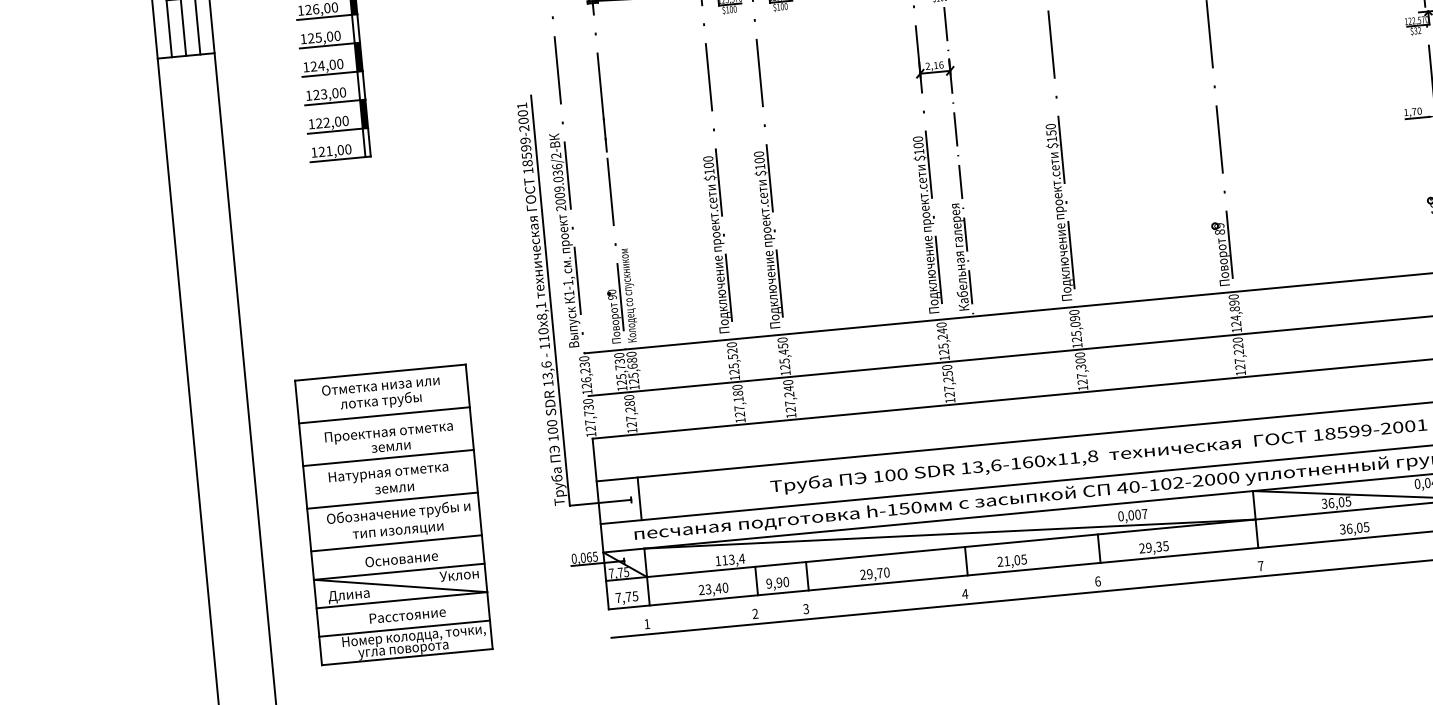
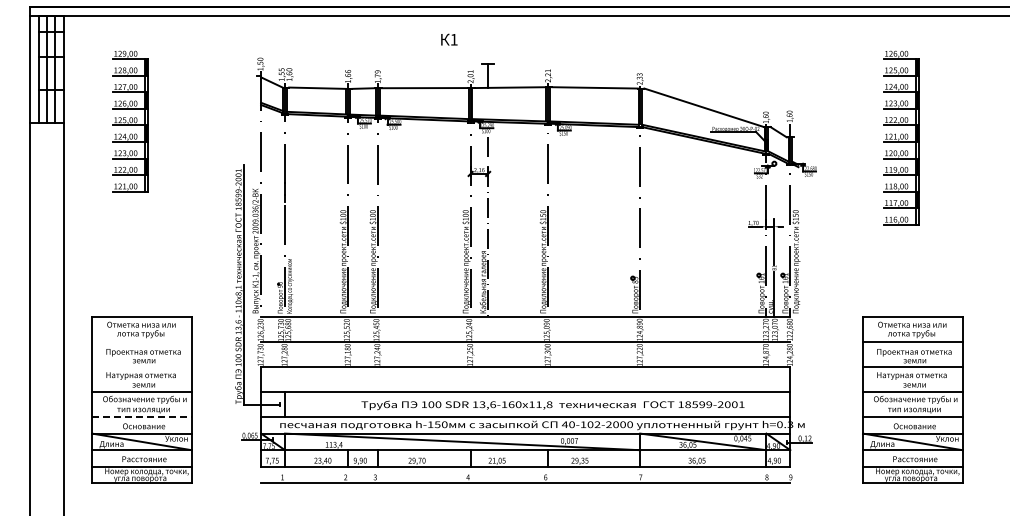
line: (383, 415) -> (141, 342), removed
line: (387, 458) -> (141, 367), removed
line: (395, 542) -> (141, 416), solid -> dashed

